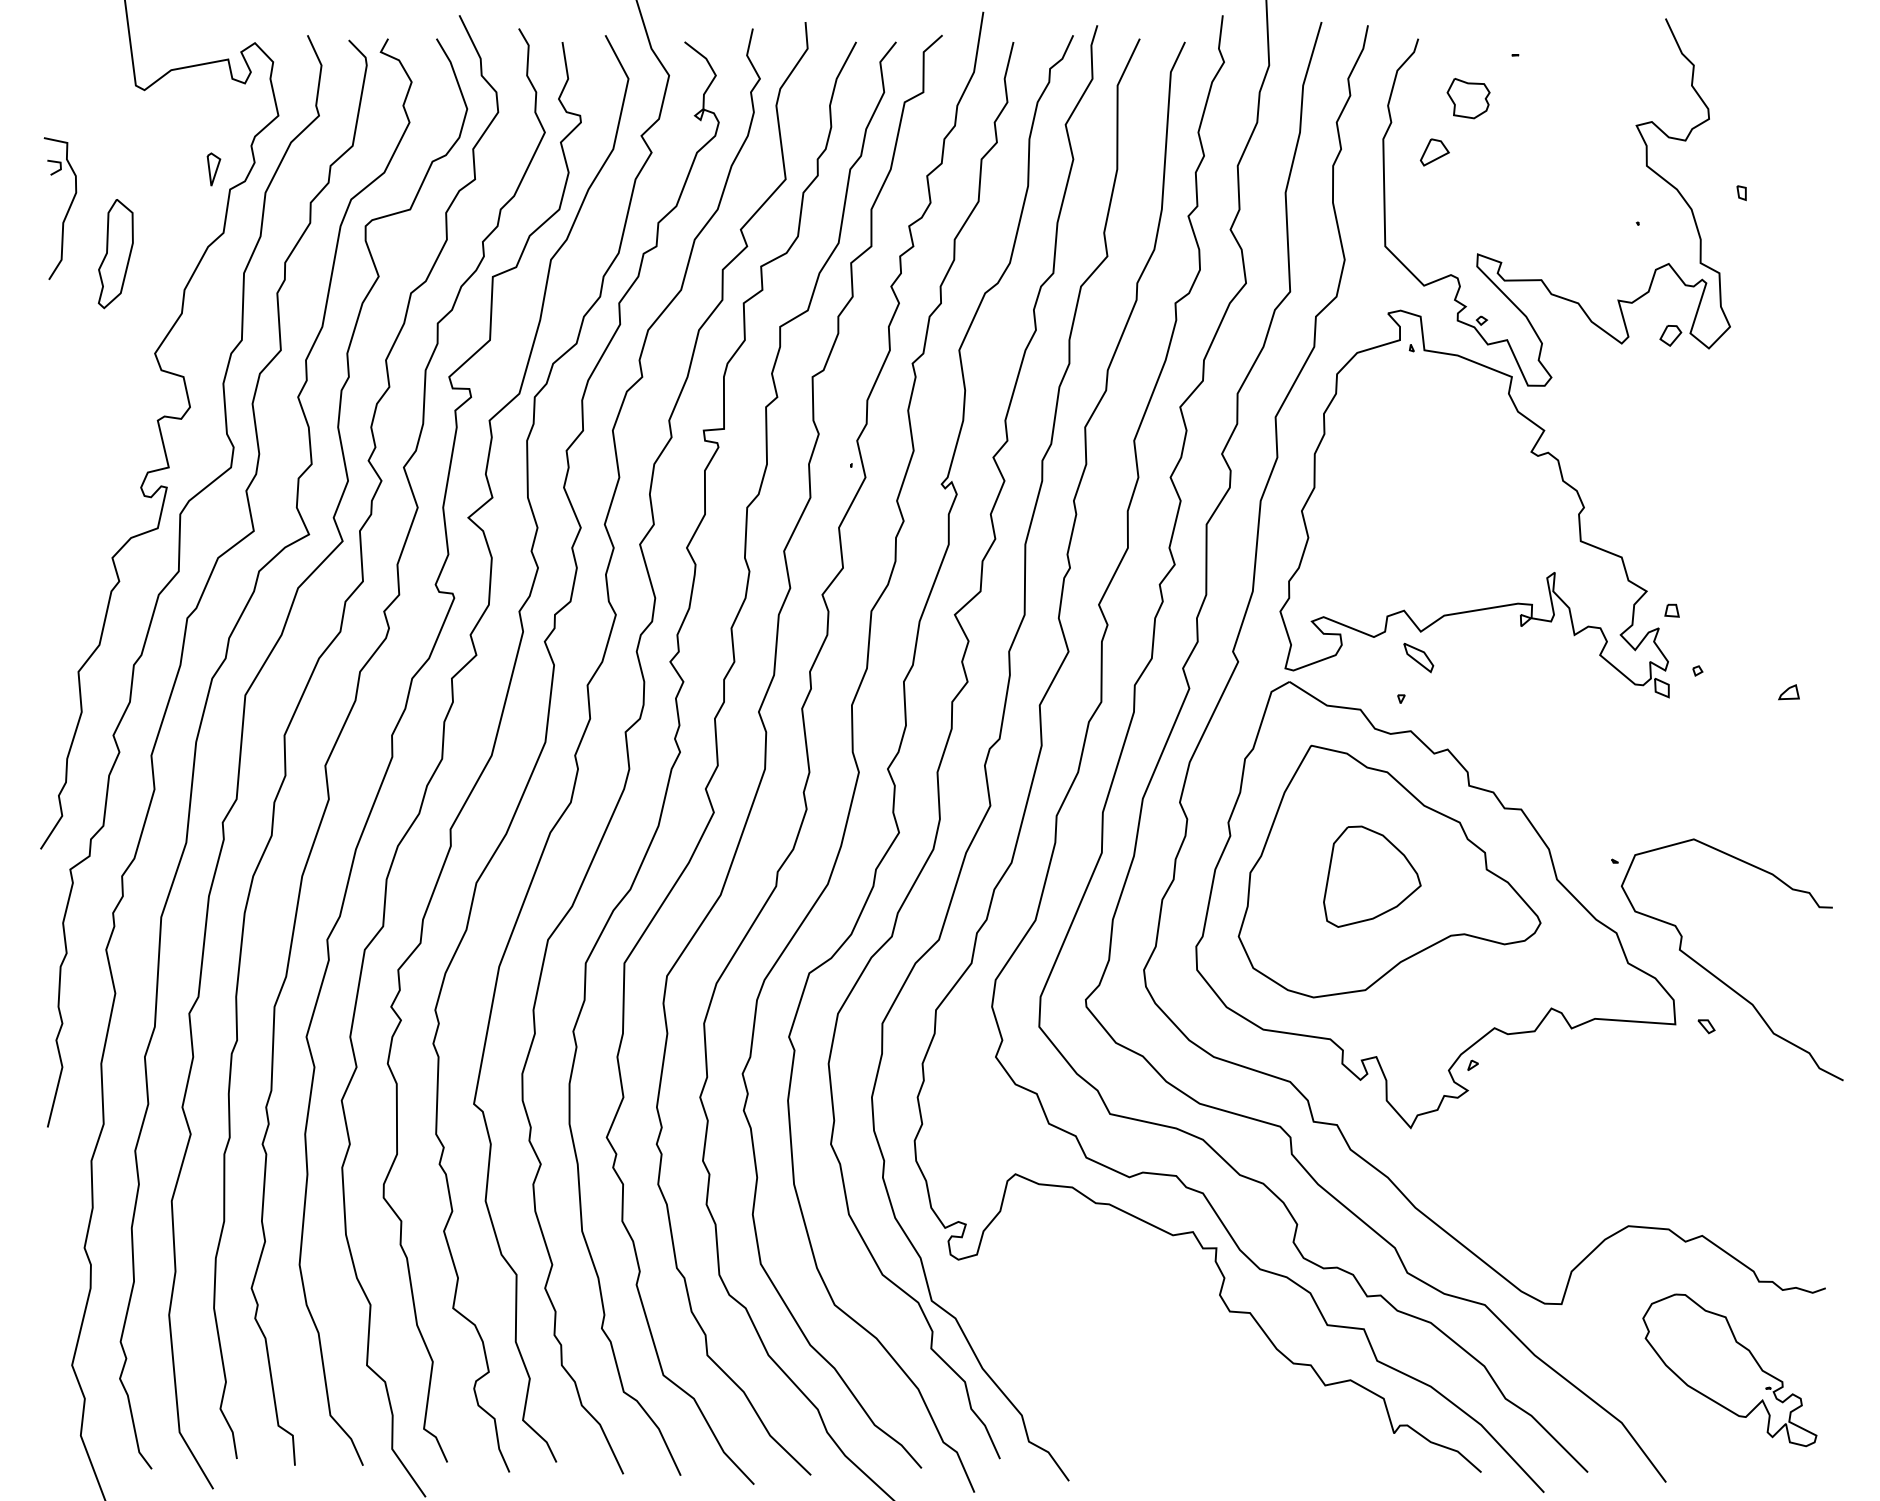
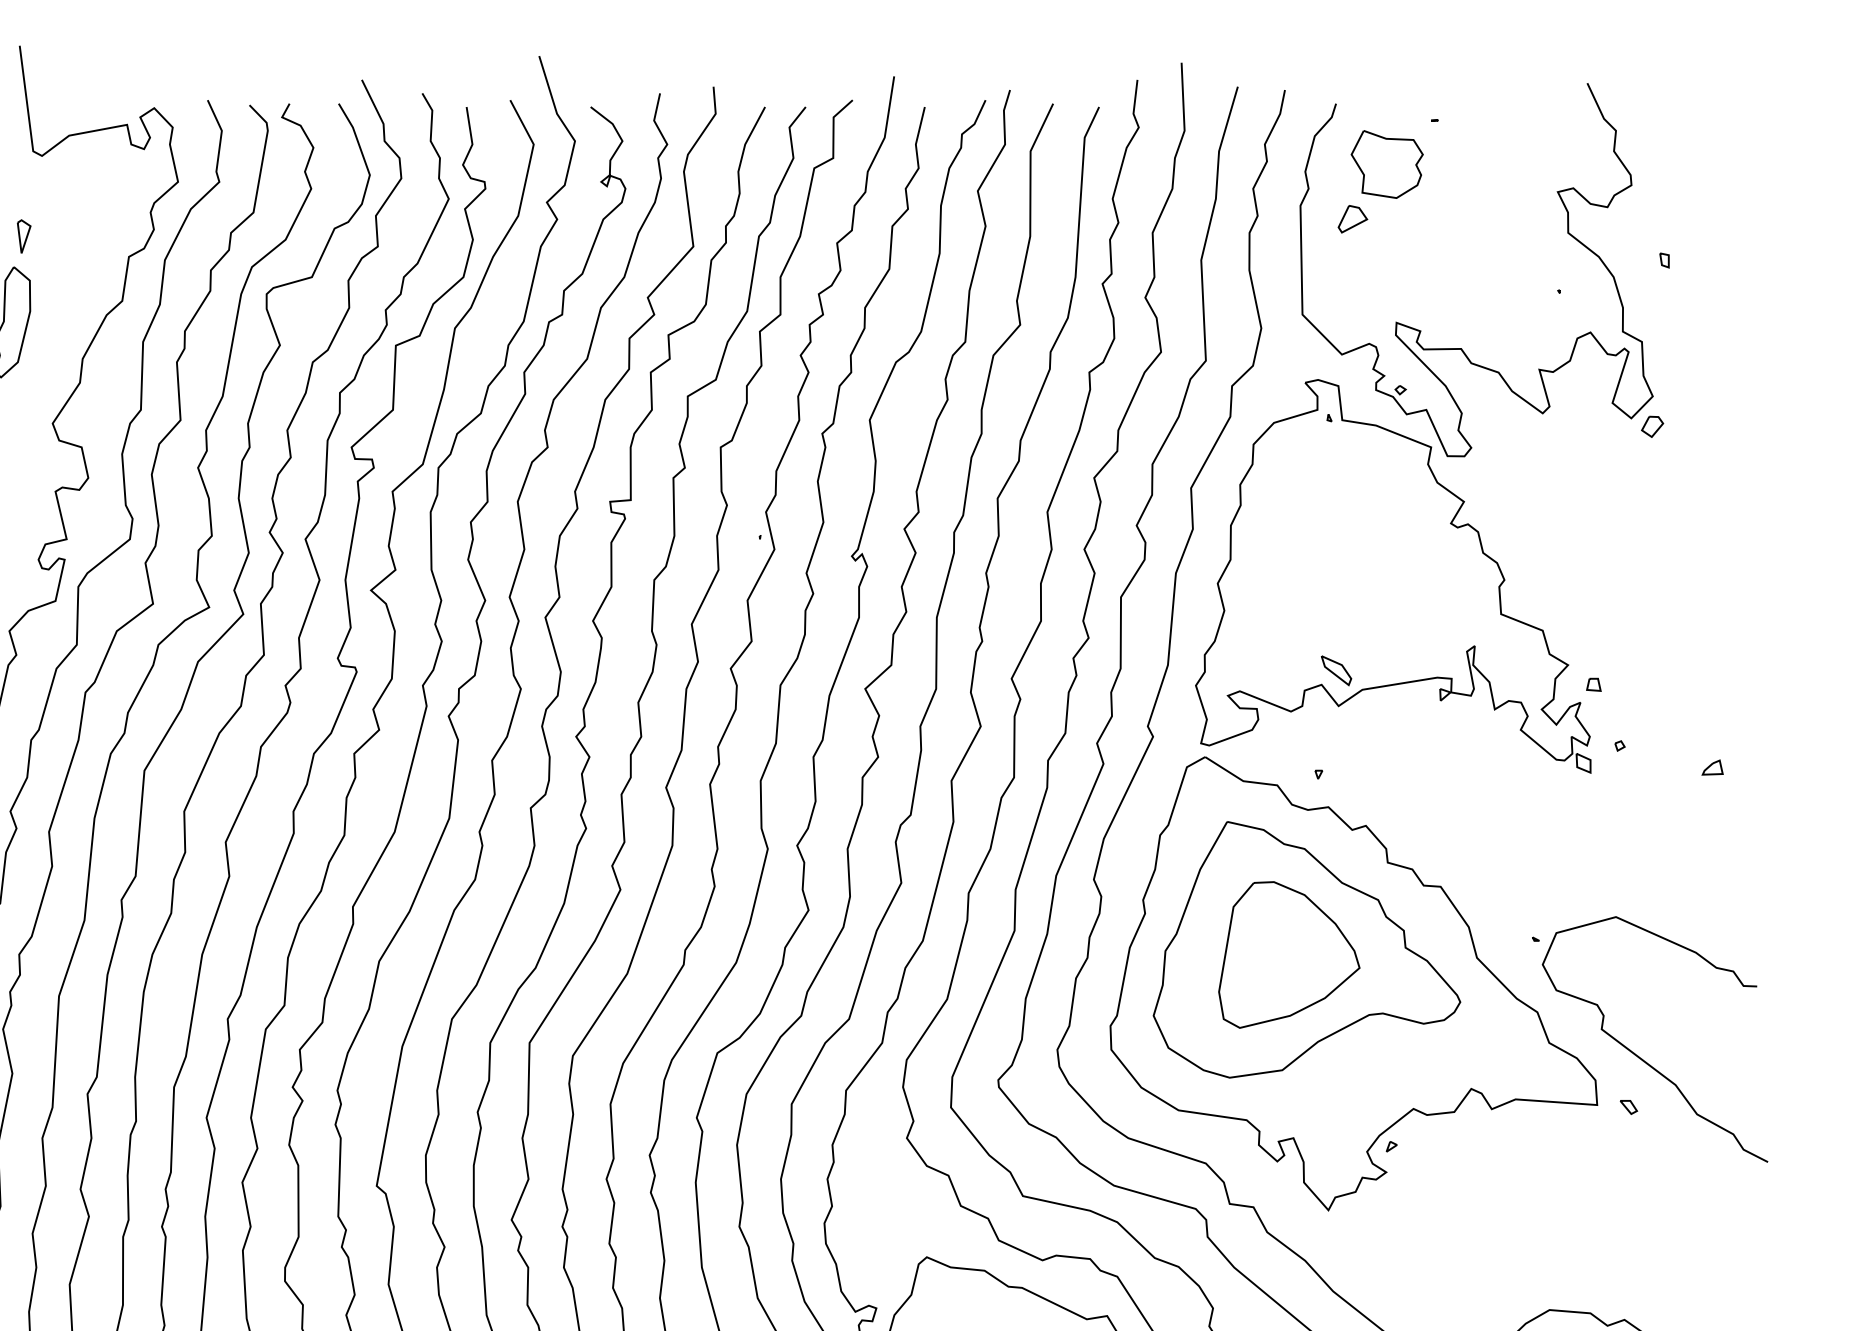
part: (1468, 98) -> (1387, 164), size x1.67
part: (213, 169) -> (23, 236), moved
part: (1670, 335) -> (1652, 426), moved
part: (1418, 657) -> (1336, 670), moved
part: (1372, 876) -> (1289, 954), size x1.43

